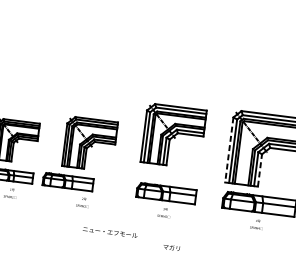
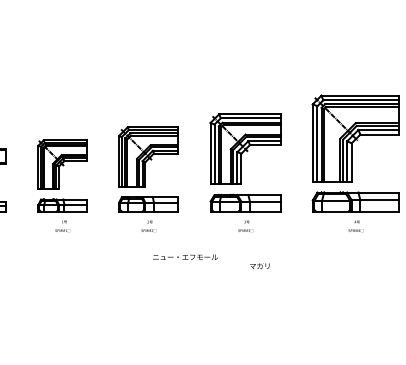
part: (173, 135) -> (245, 148), moved
line: (229, 150) -> (312, 143), dashed -> solid
line: (259, 170) -> (351, 162), dashed -> solid
part: (68, 182) -> (148, 204), moved

